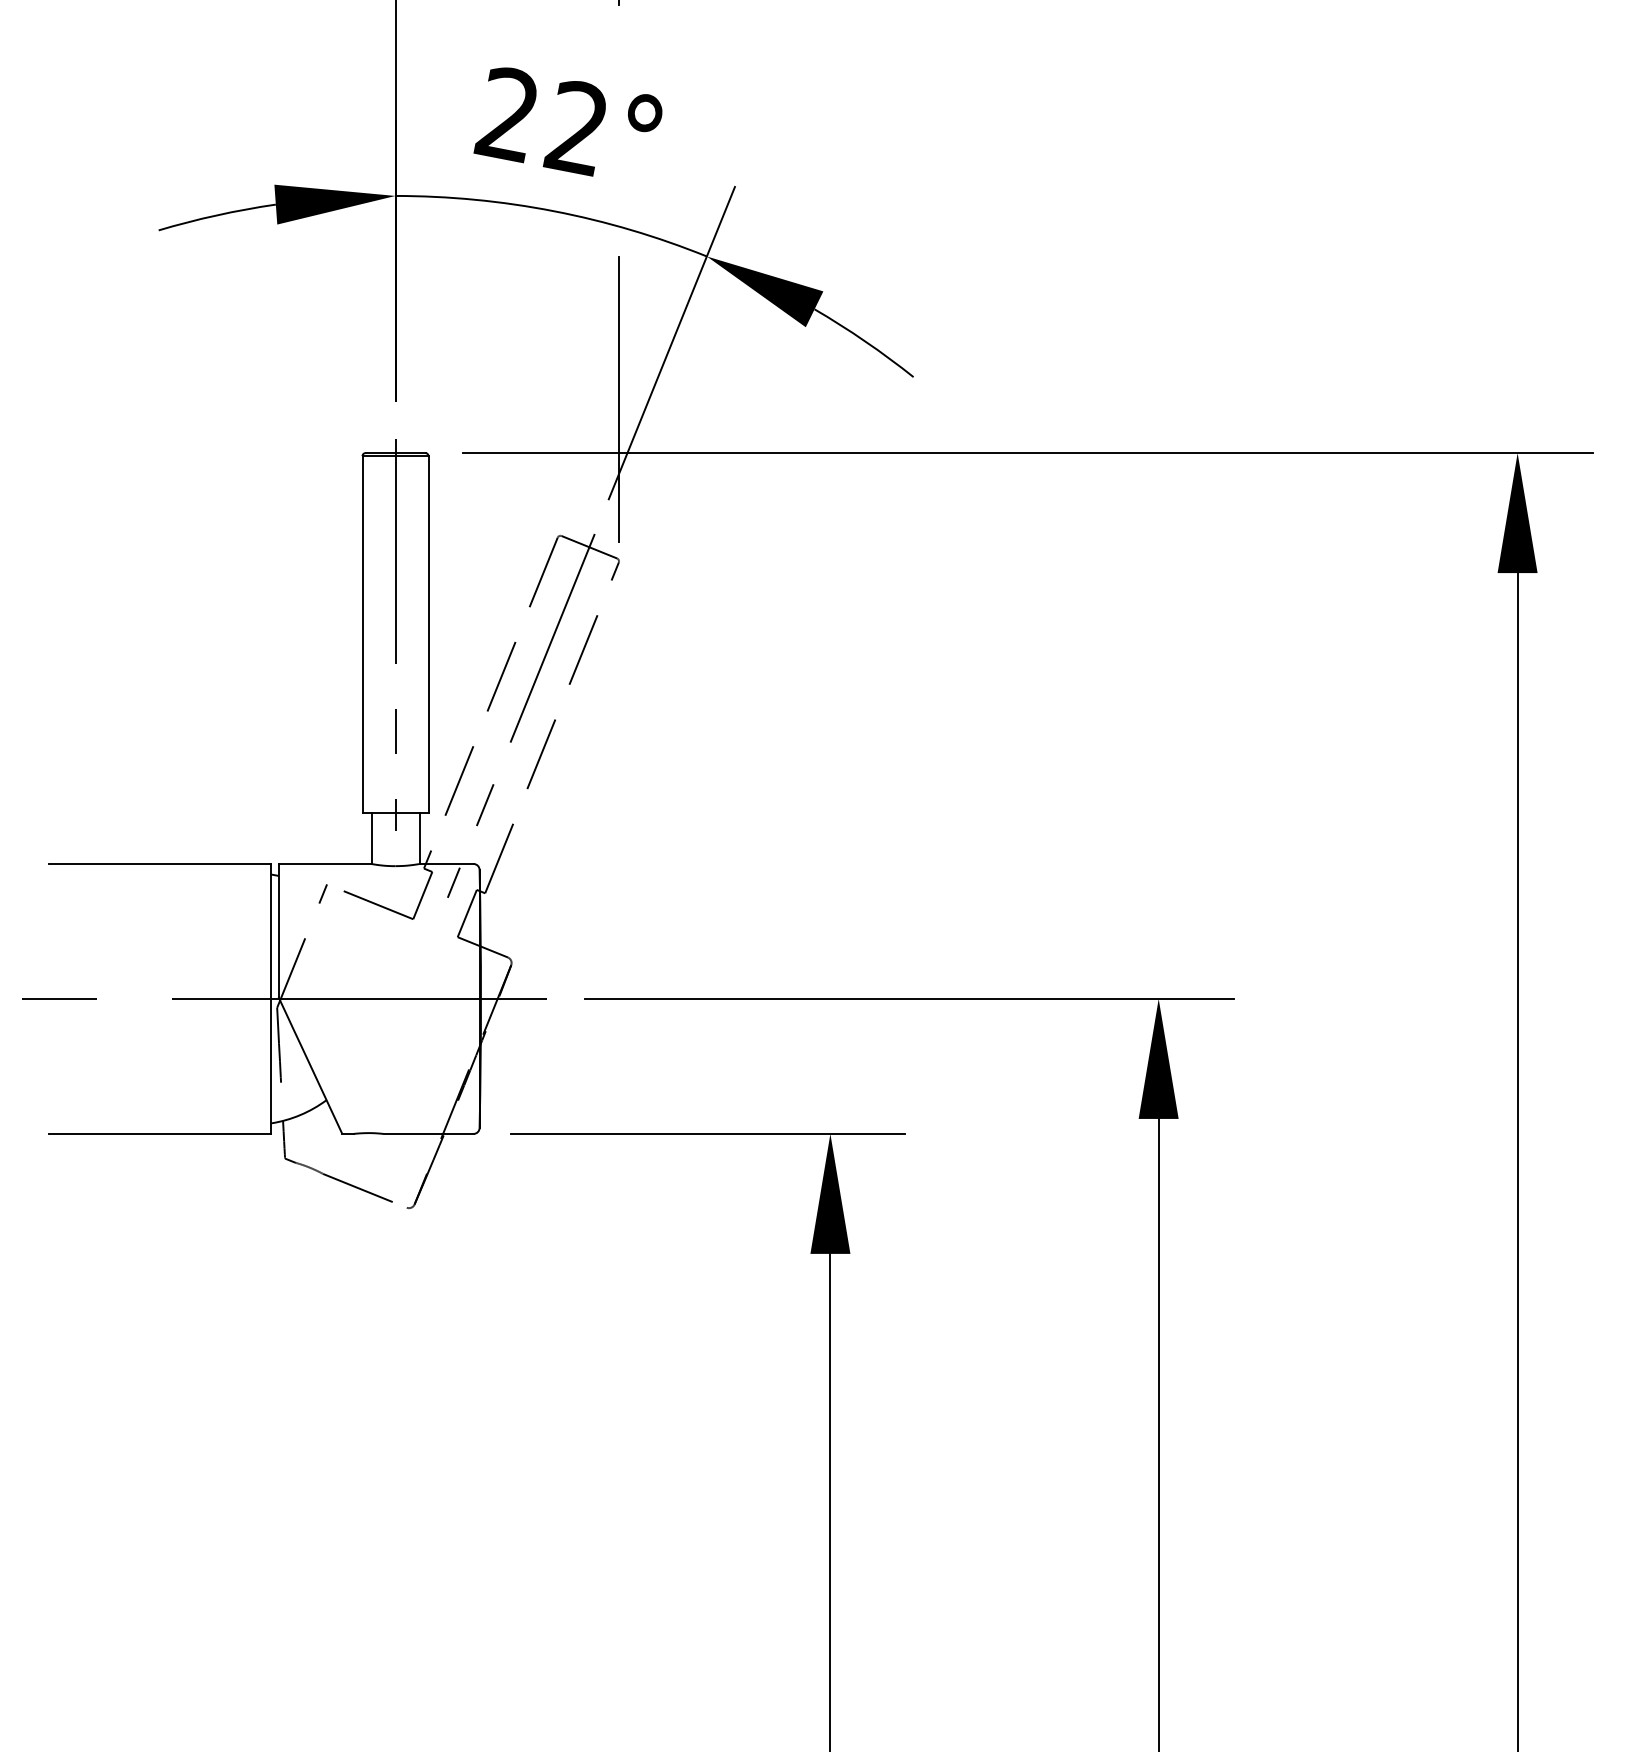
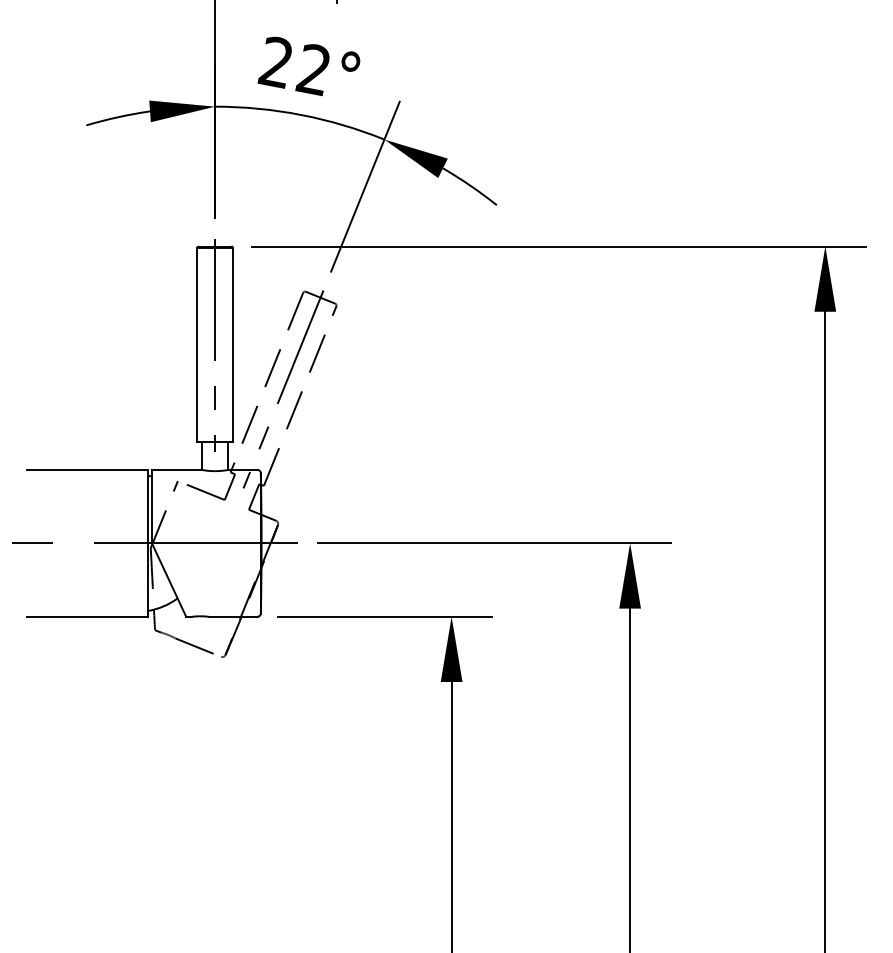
line: (618, 399) -> (336, 217), removed

